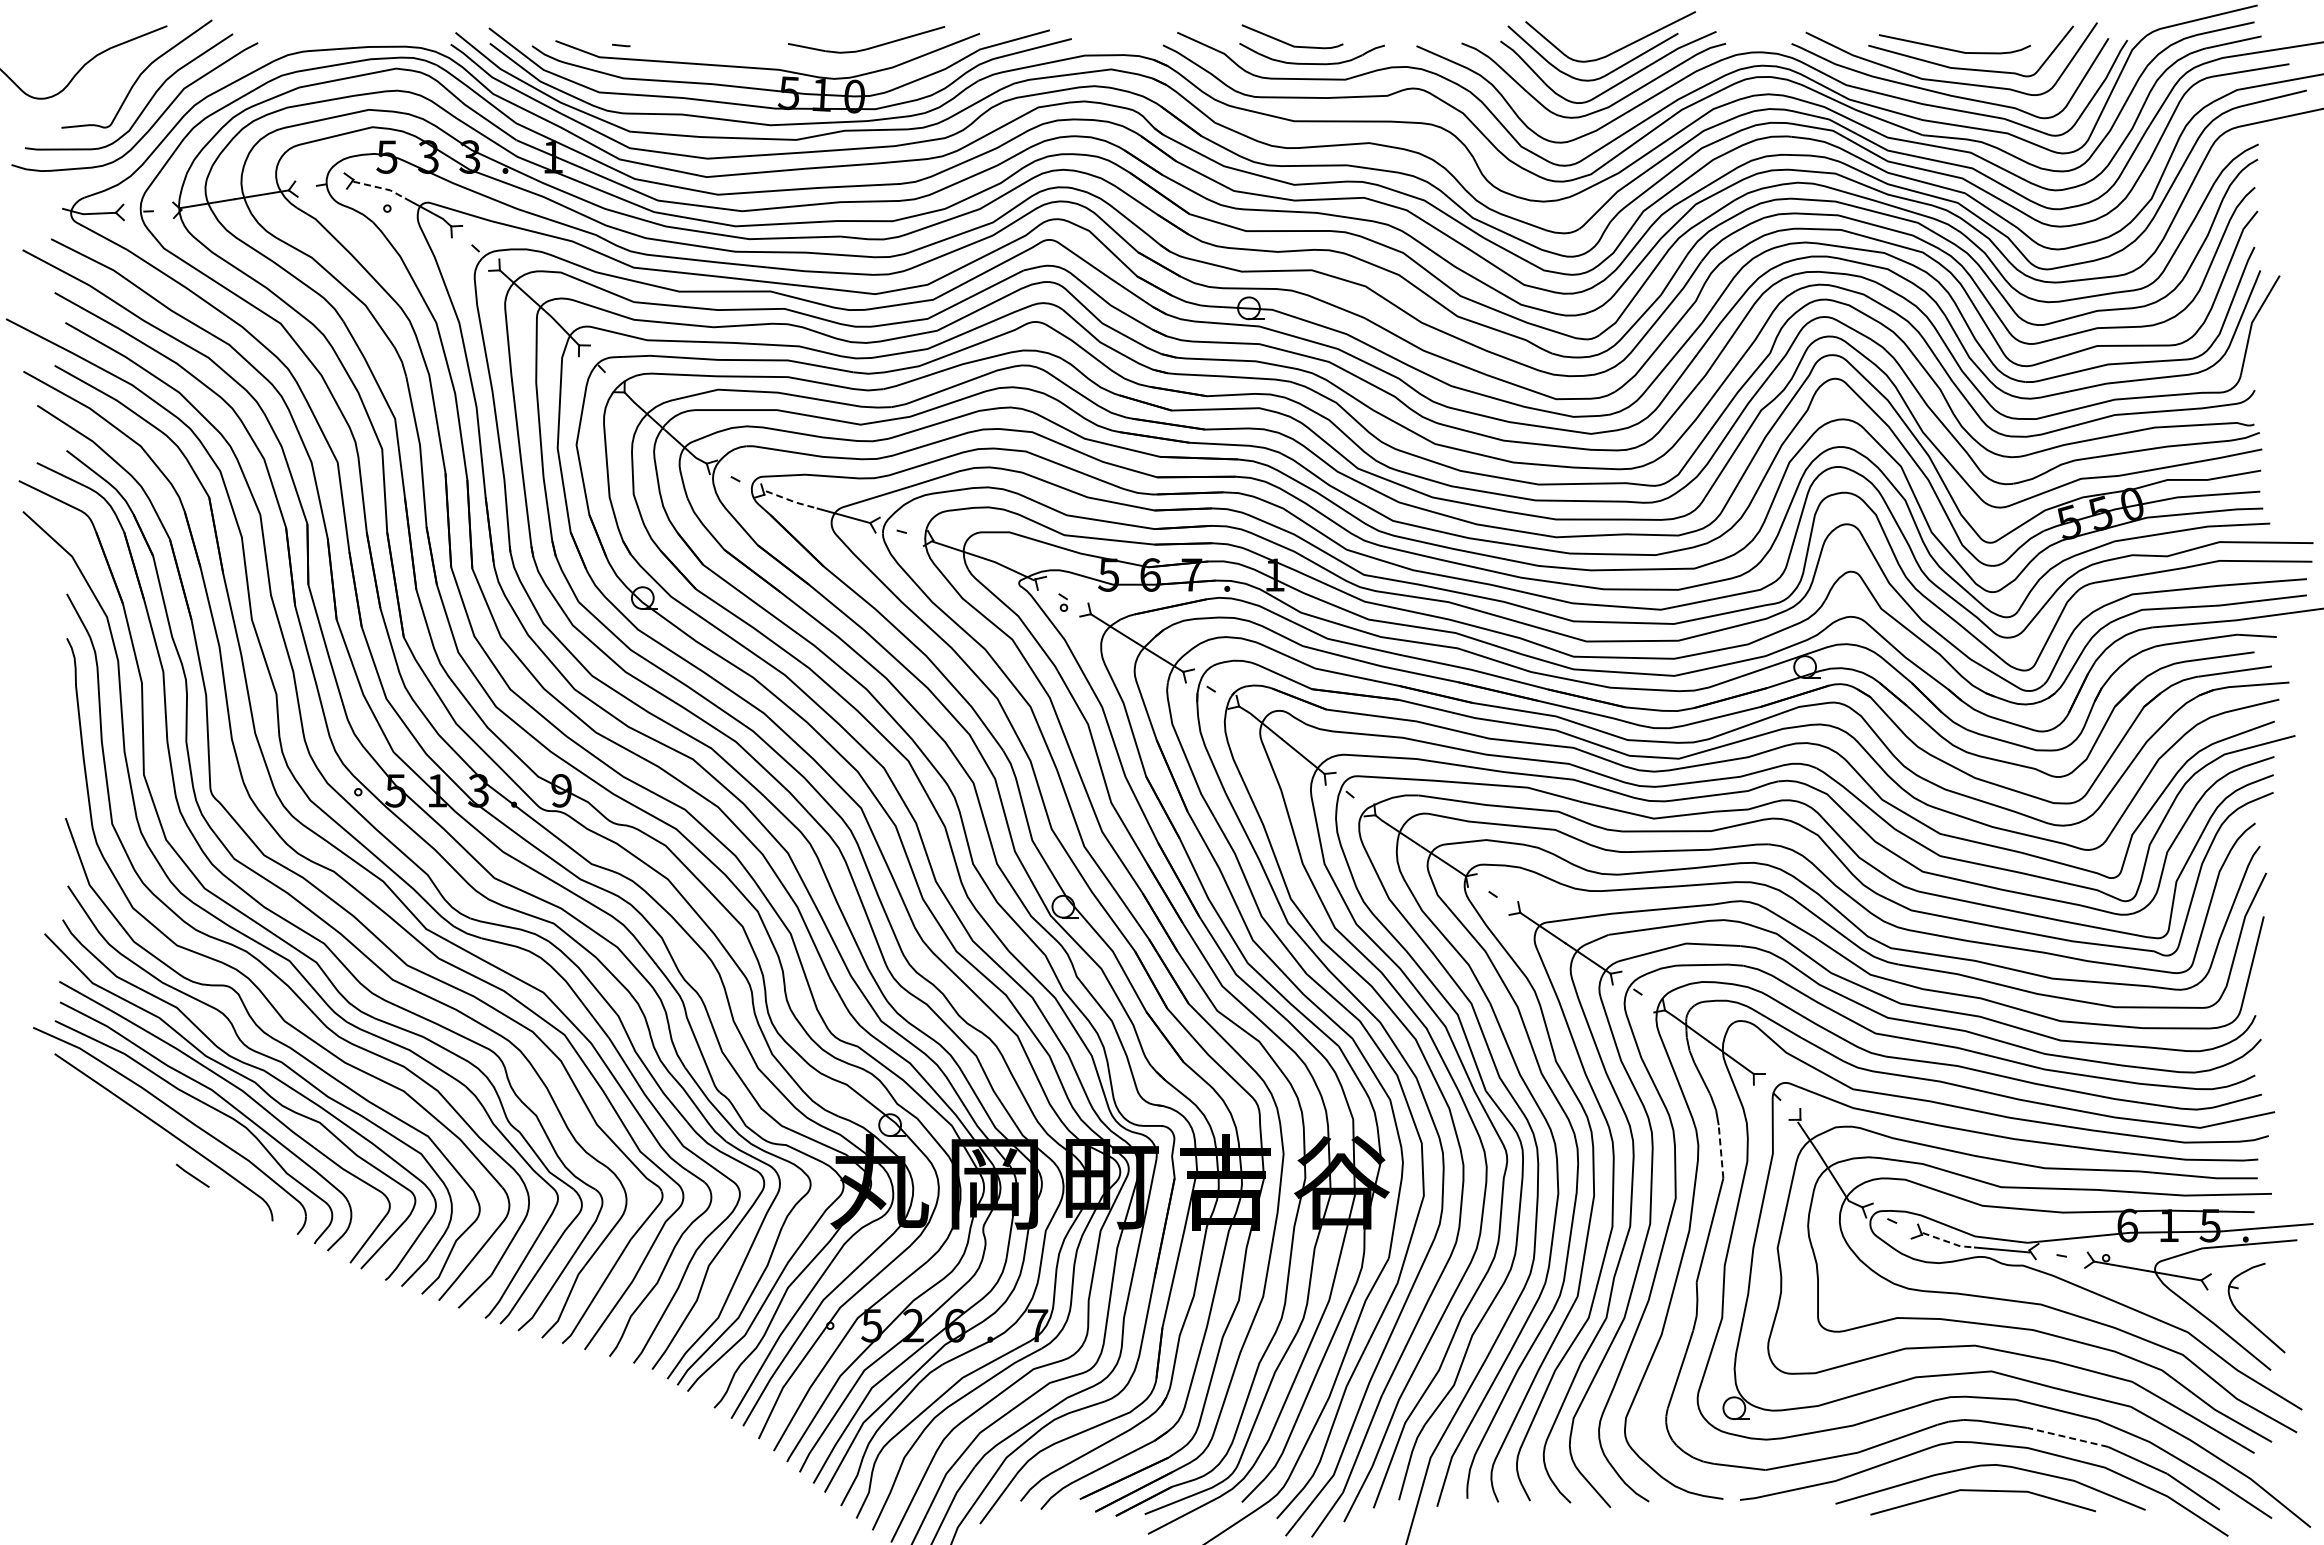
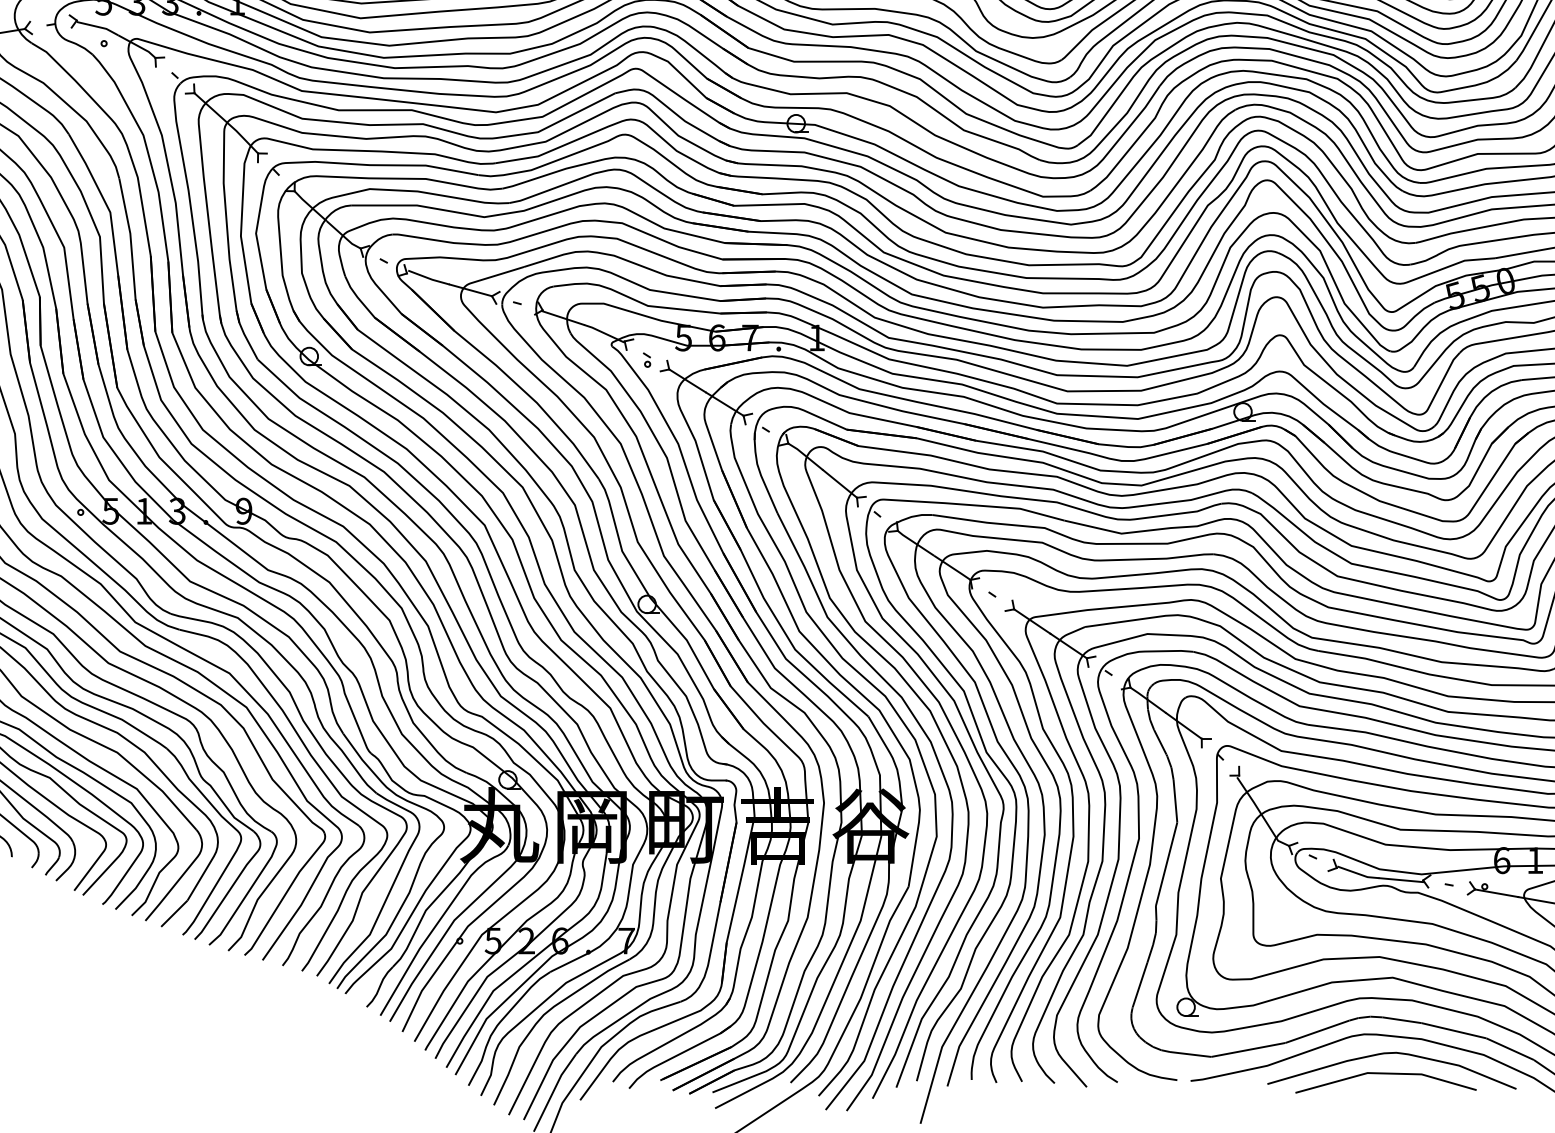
line: (380, 188) -> (98, 27), dashed -> solid
line: (792, 501) -> (429, 278), dashed -> solid
line: (1721, 1151) -> (1175, 801), dashed -> solid
line: (1948, 1242) -> (1358, 874), dashed -> solid
line: (2067, 1437) -> (1453, 1030), dashed -> solid

